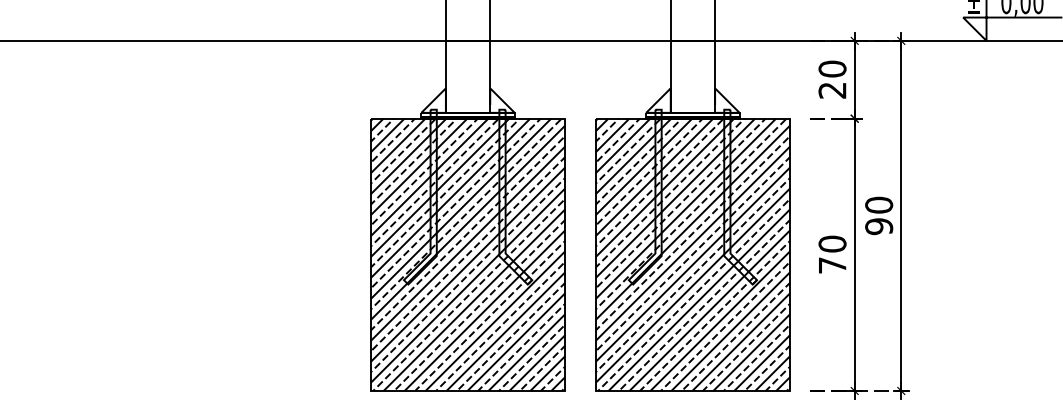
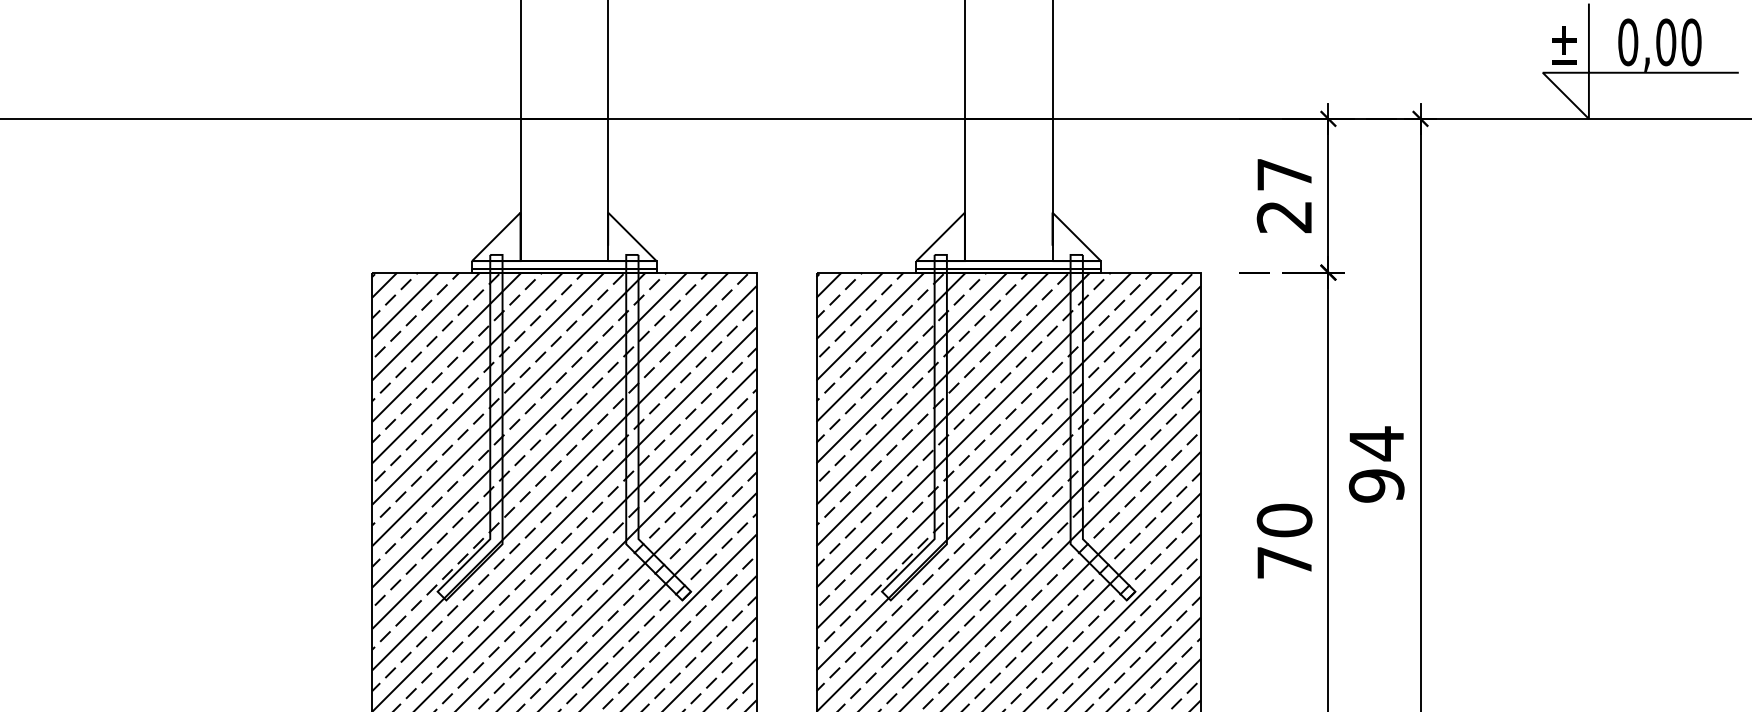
text: (832, 68) -> (1284, 173), 20 -> 27
text: (879, 205) -> (1377, 444), 90 -> 94

